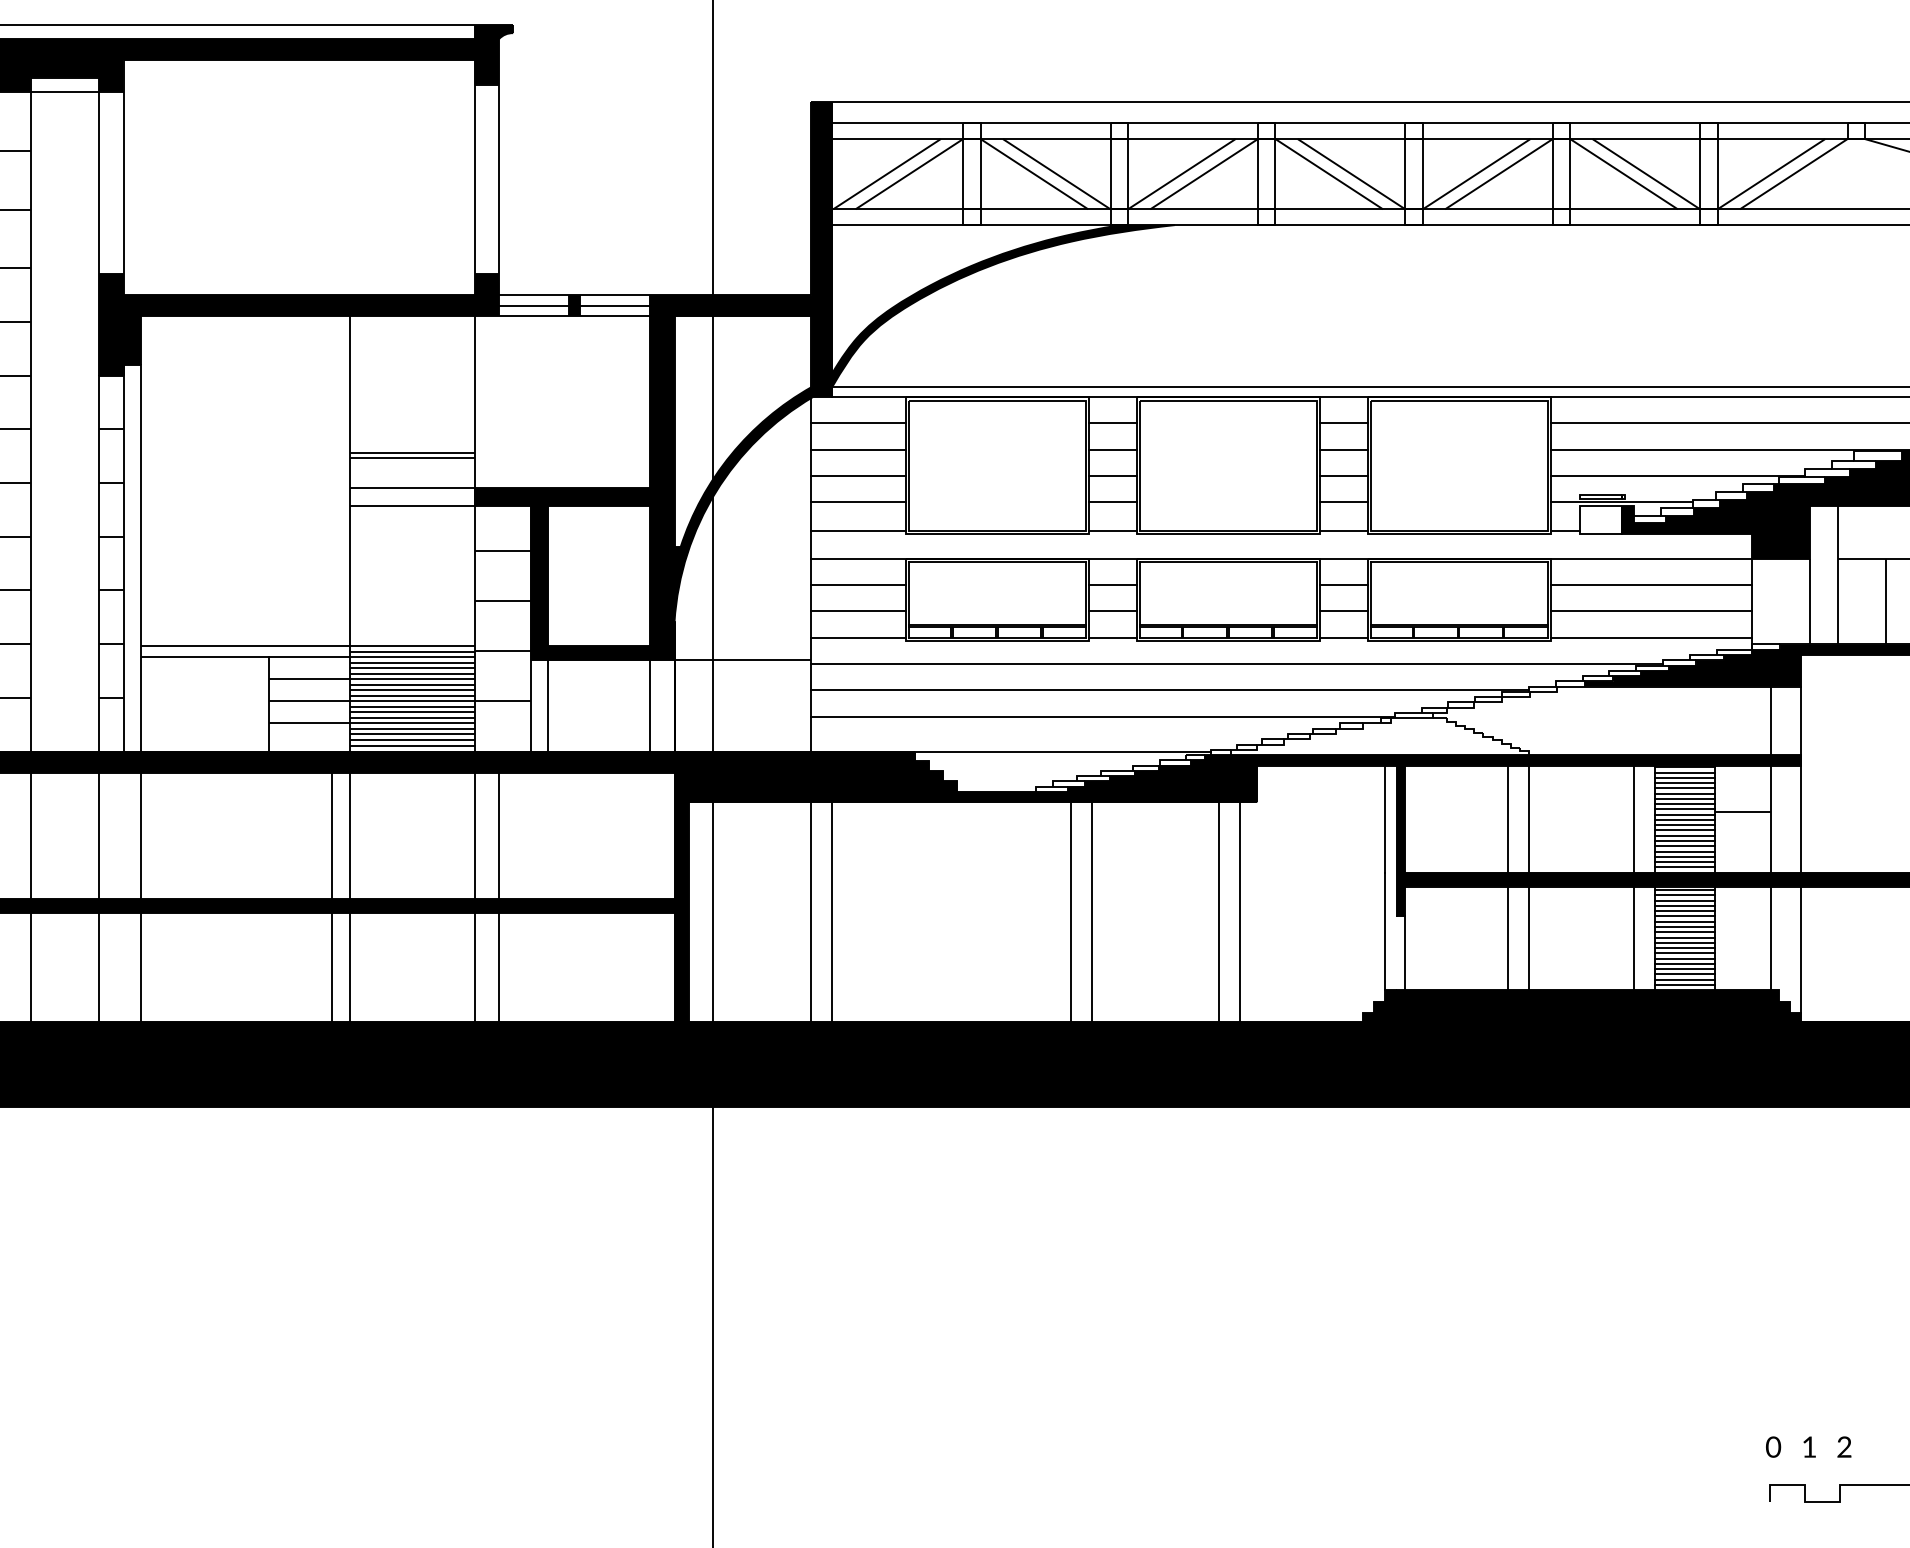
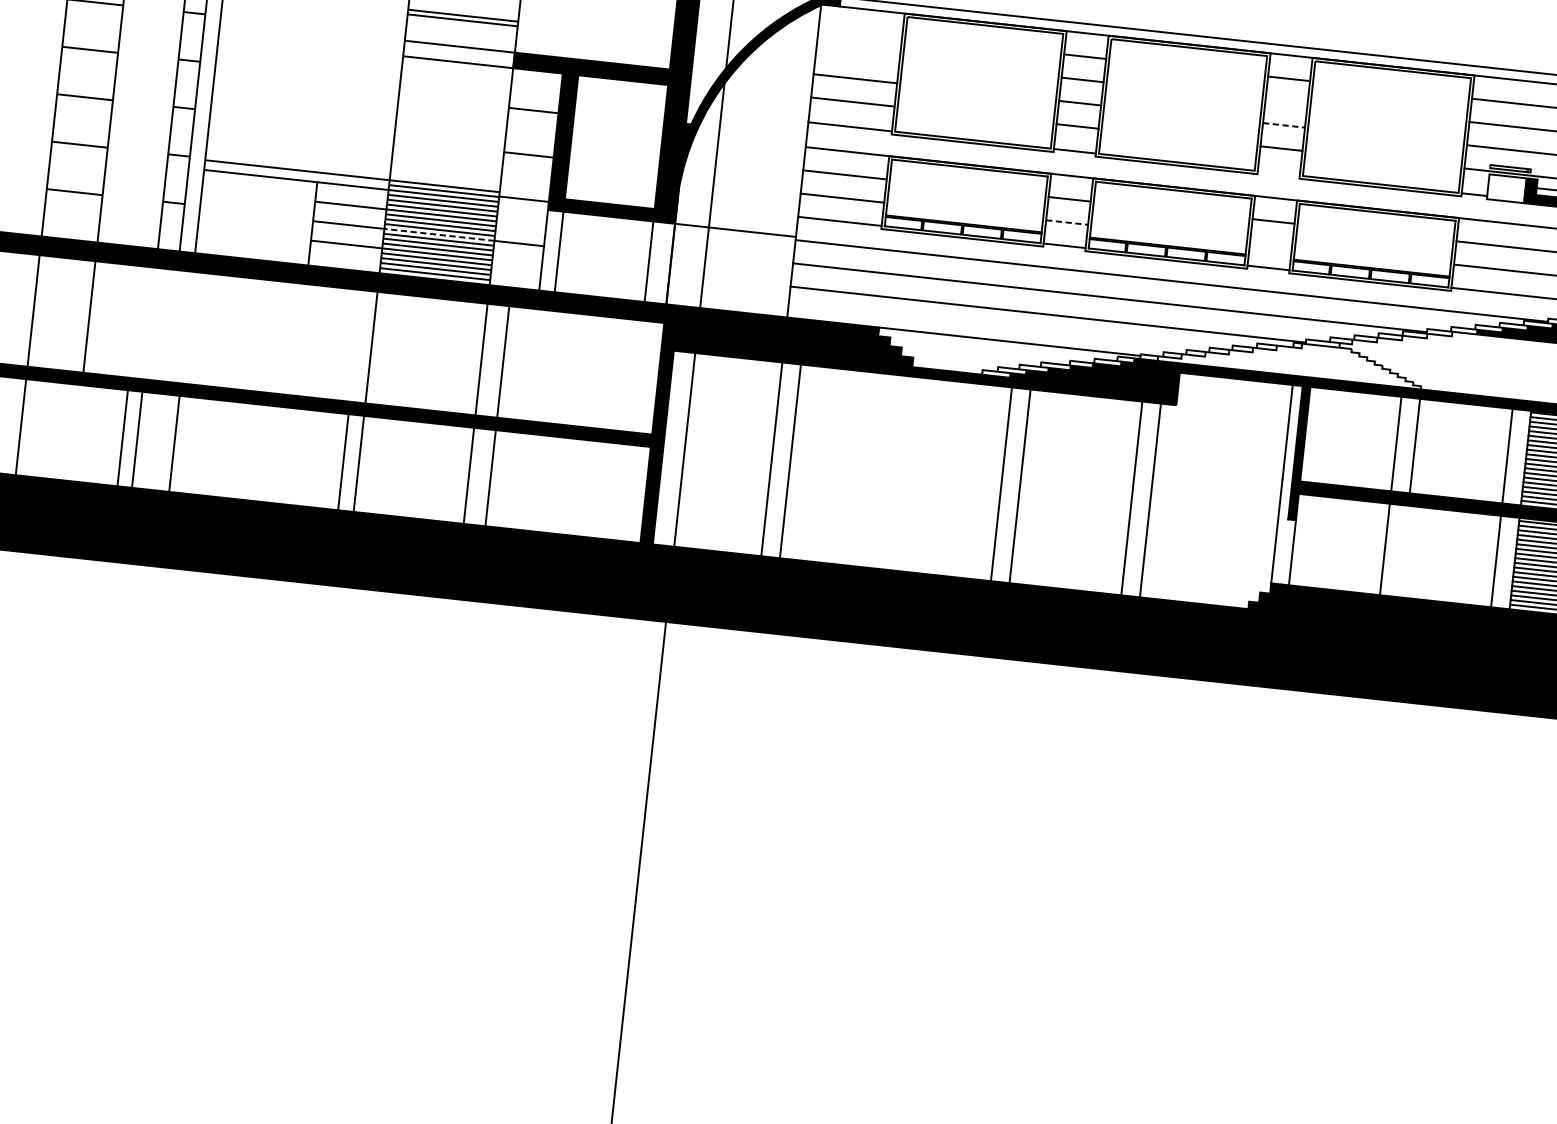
line: (858, 423) -> (860, 32), removed
line: (858, 449) -> (857, 55), removed
line: (1343, 449) -> (1286, 101), removed
line: (1343, 476) -> (1283, 125), solid -> dashed
line: (1343, 530) -> (1278, 173), removed
line: (1113, 611) -> (1067, 222), solid -> dashed
line: (1343, 611) -> (1270, 244), removed
line: (411, 701) -> (438, 234), solid -> dashed
line: (98, 835) -> (149, 323), removed
line: (141, 835) -> (187, 327), removed
line: (332, 835) -> (356, 345), removed
line: (1529, 938) -> (1403, 551), removed
line: (30, 966) -> (122, 437), moved

